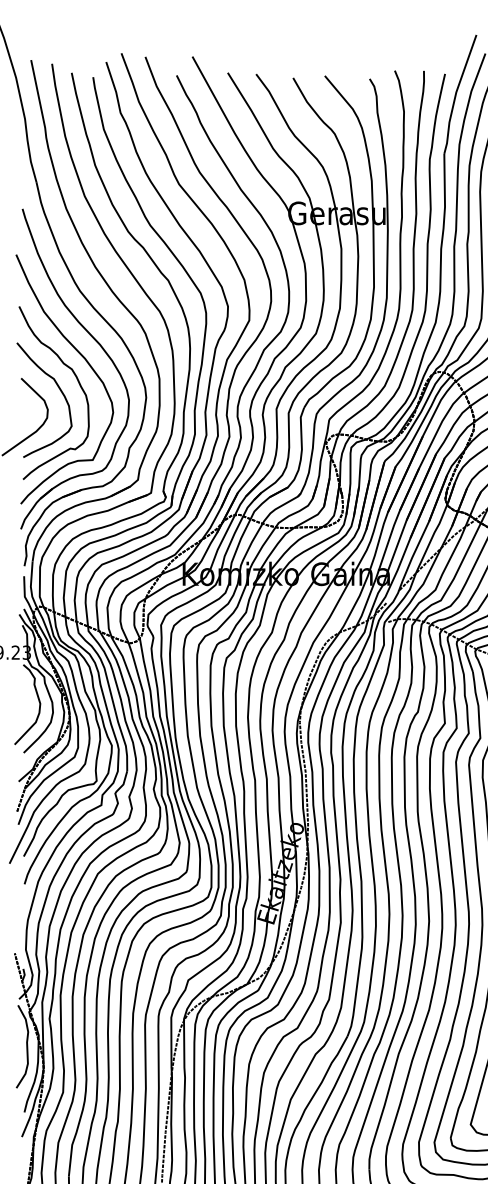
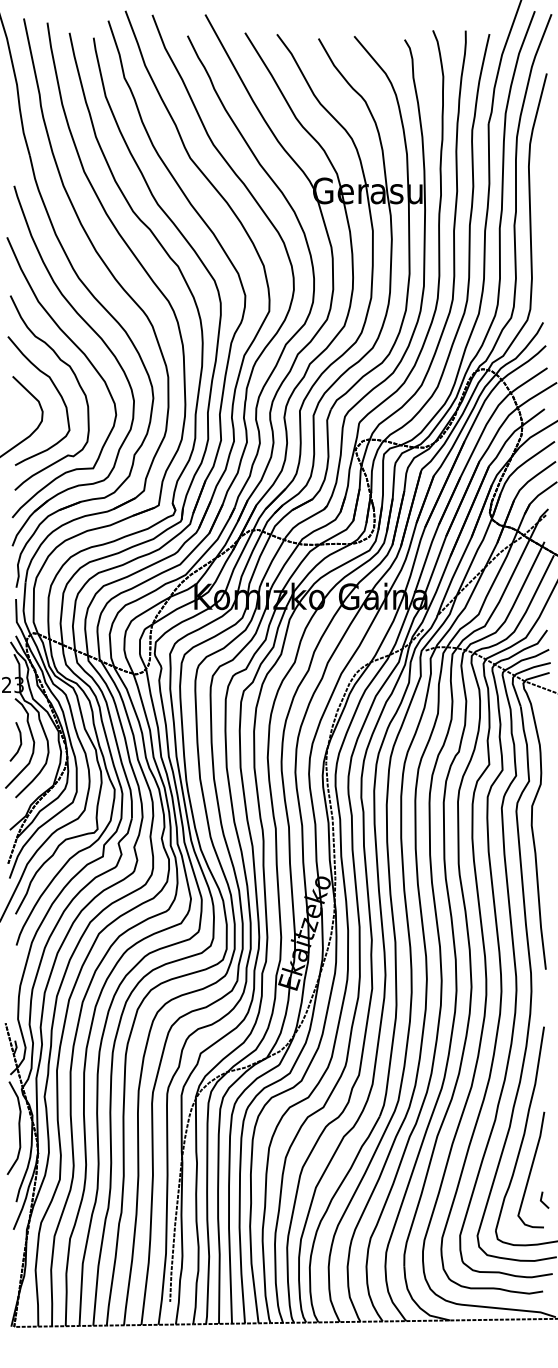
line: (28, 702) -> (20, 741), added

